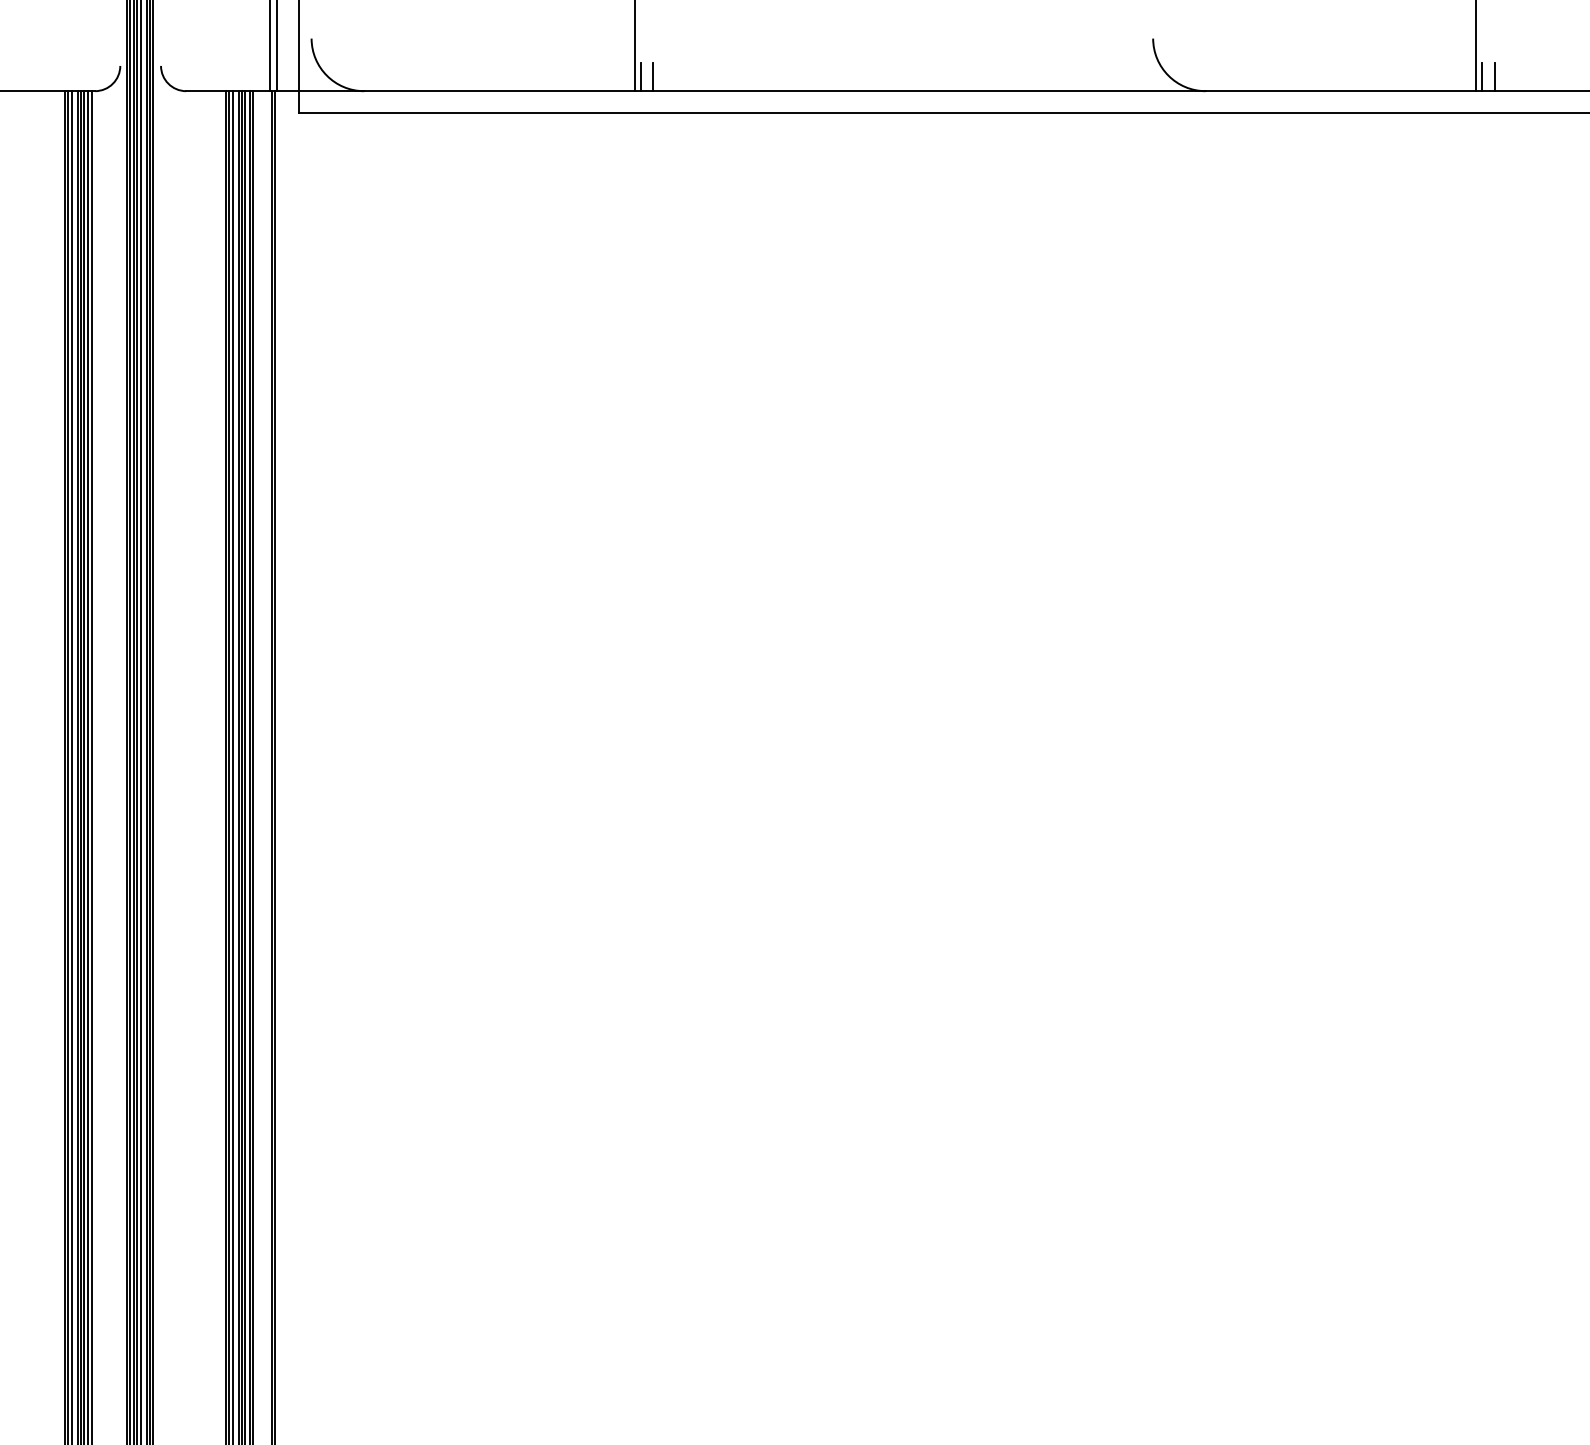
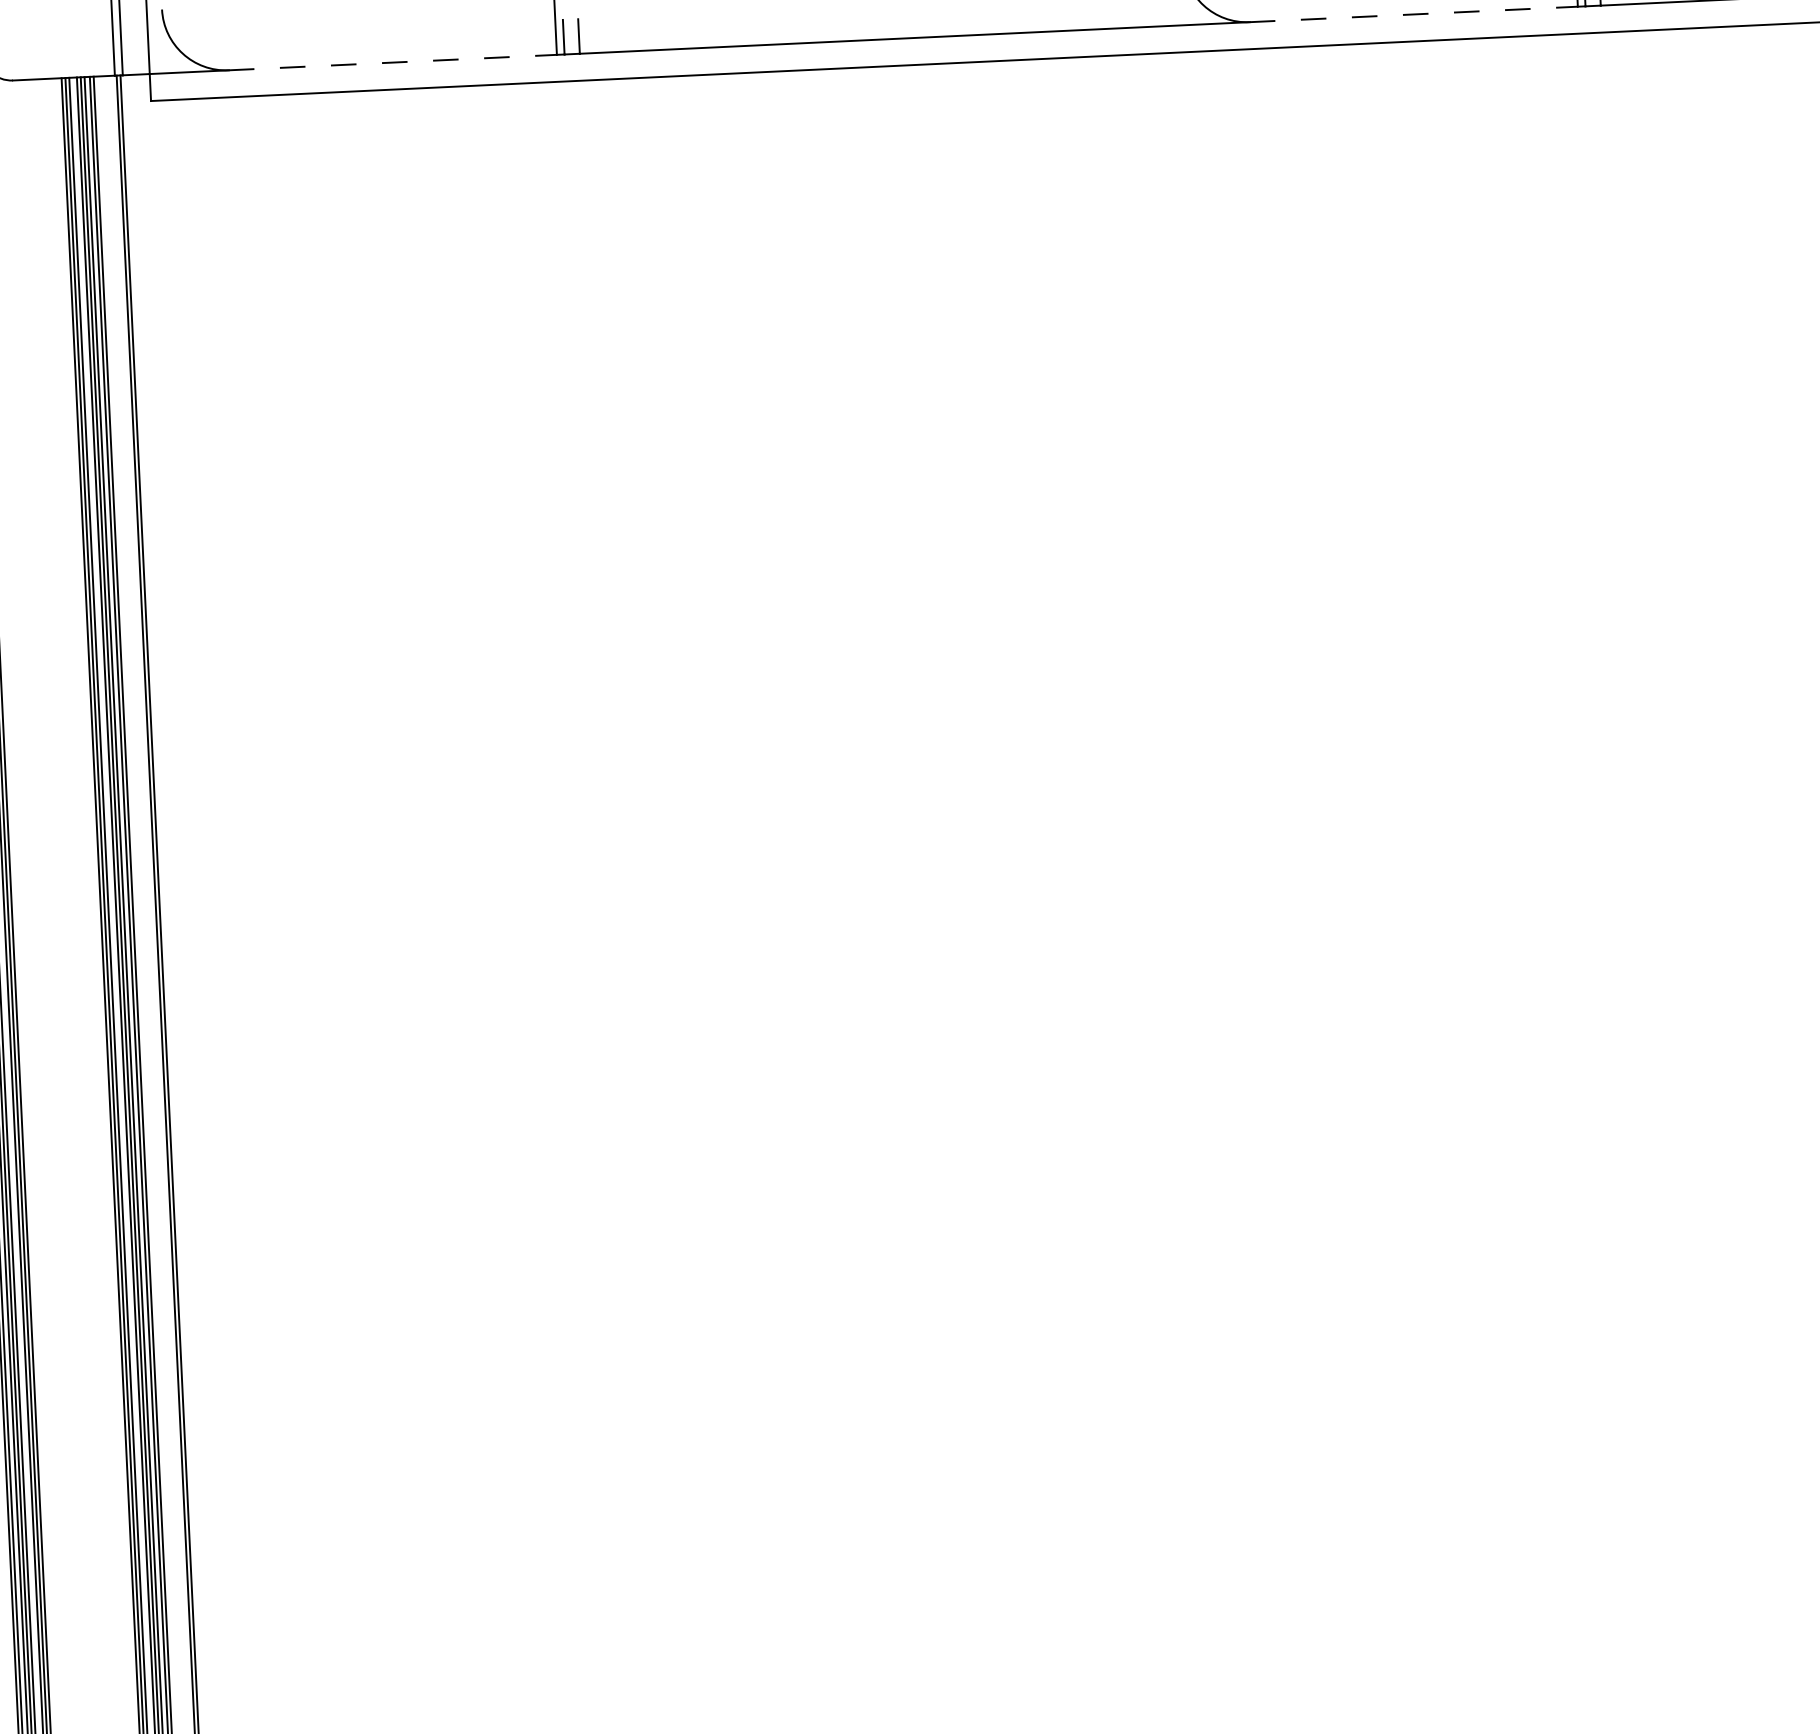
line: (499, 91) -> (393, 62), solid -> dashed
line: (1341, 91) -> (1414, 14), solid -> dashed

